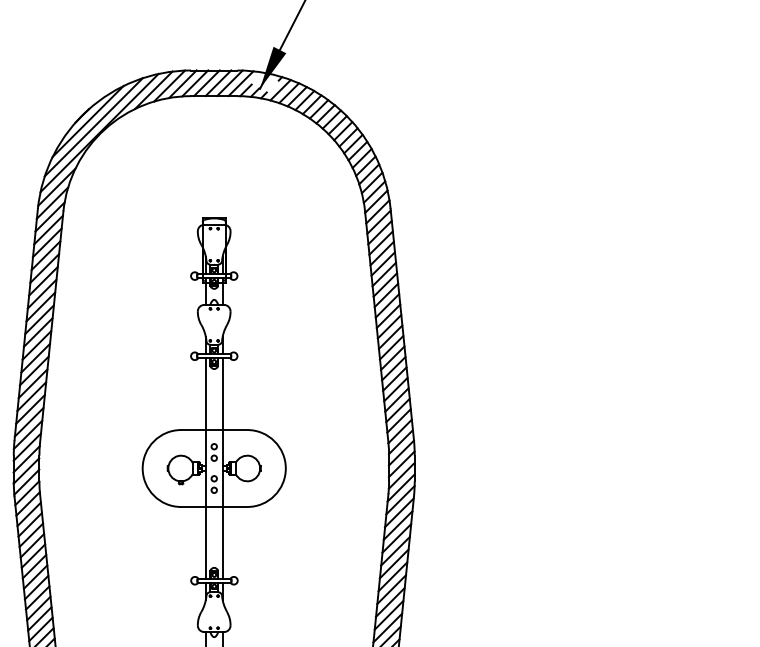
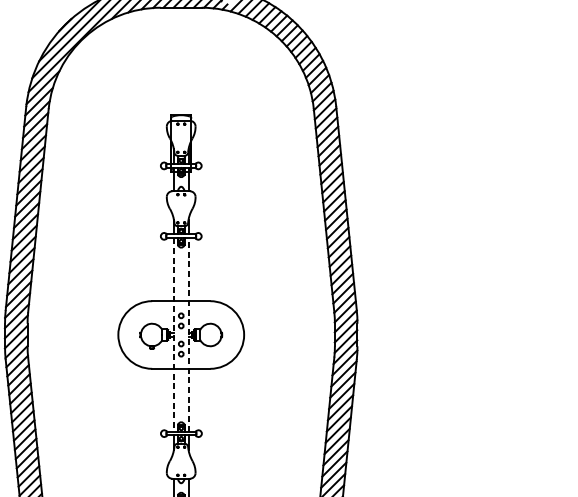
line: (222, 467) -> (188, 334), solid -> dashed
line: (205, 468) -> (173, 335), solid -> dashed

